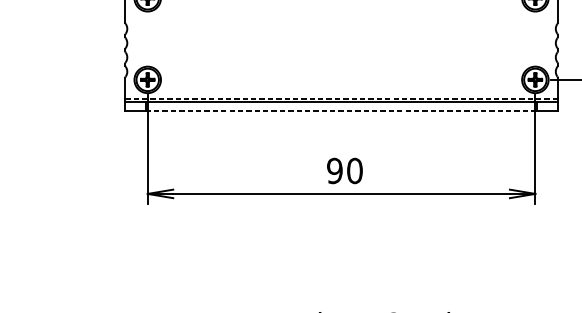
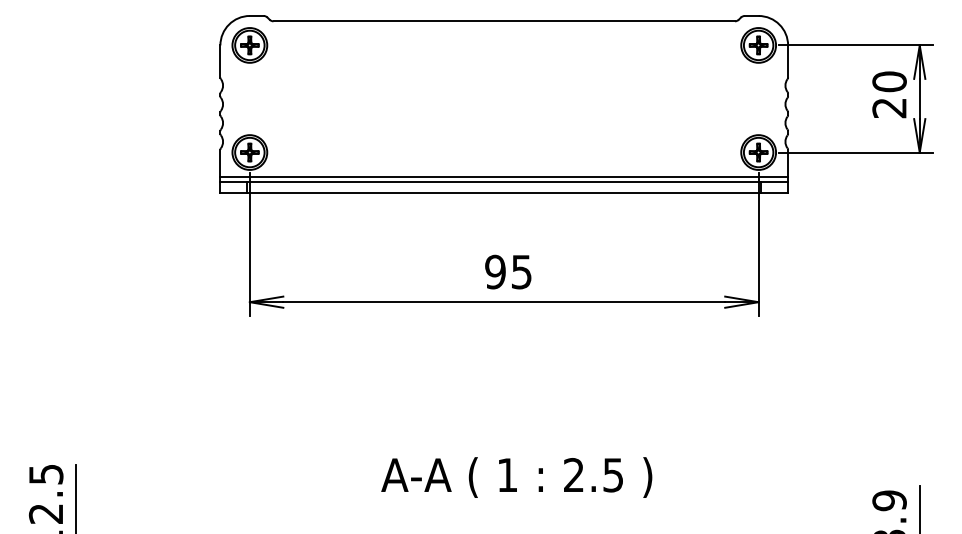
line: (341, 98) -> (504, 176), dashed -> solid
line: (341, 110) -> (504, 192), dashed -> solid
text: (354, 170) -> (521, 271), 90 -> 95

